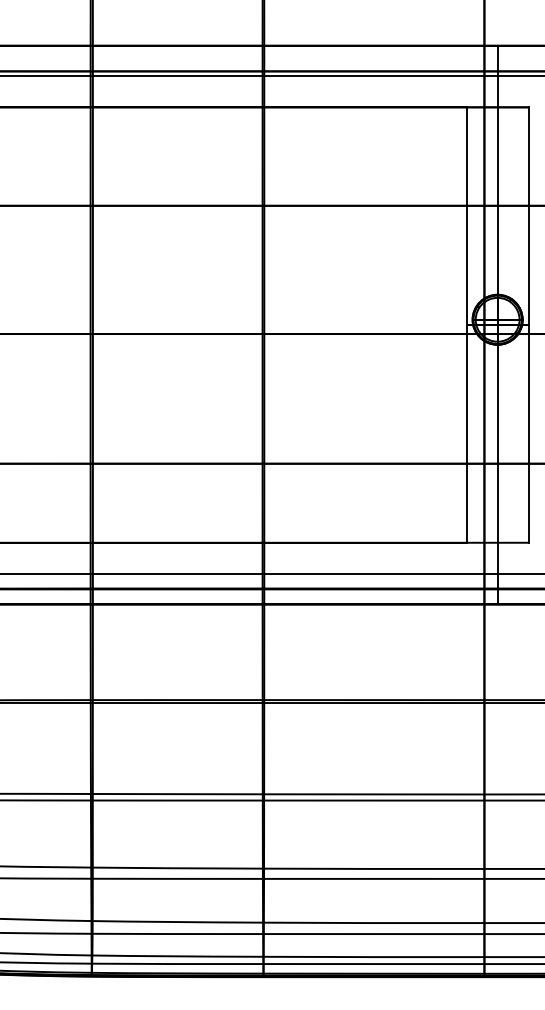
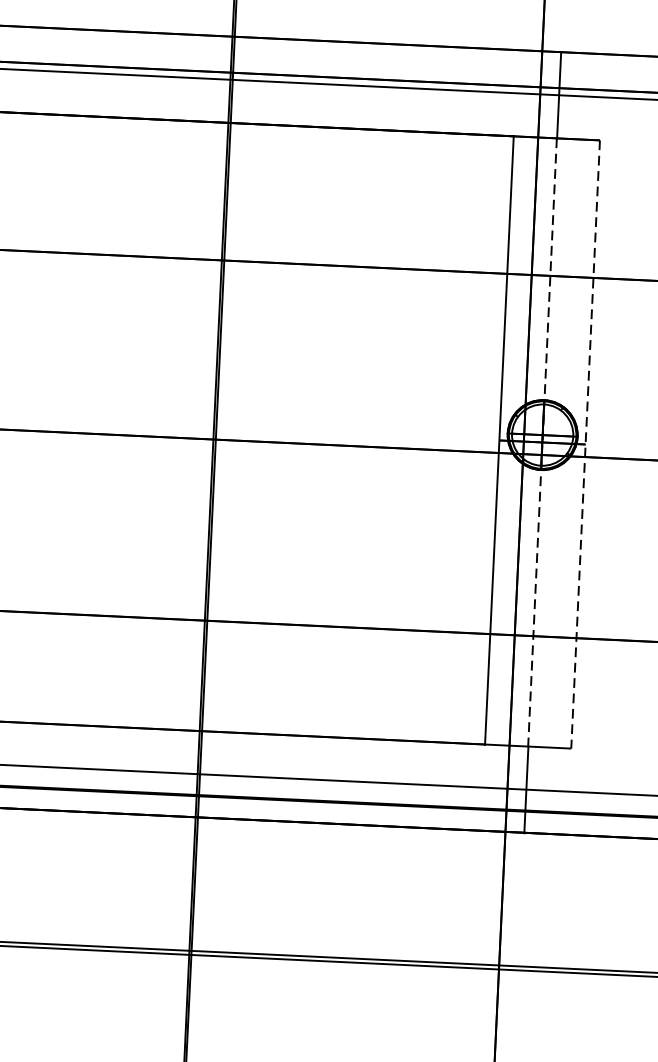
line: (497, 325) -> (542, 443), solid -> dashed
line: (528, 325) -> (585, 445), solid -> dashed

